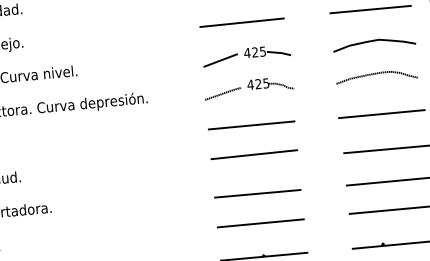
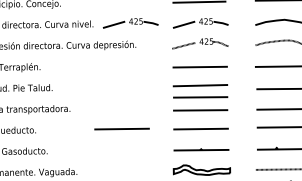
part: (135, 65) -> (130, 23), added
line: (255, 173) -> (200, 97), added
line: (134, 232) -> (121, 128), added

